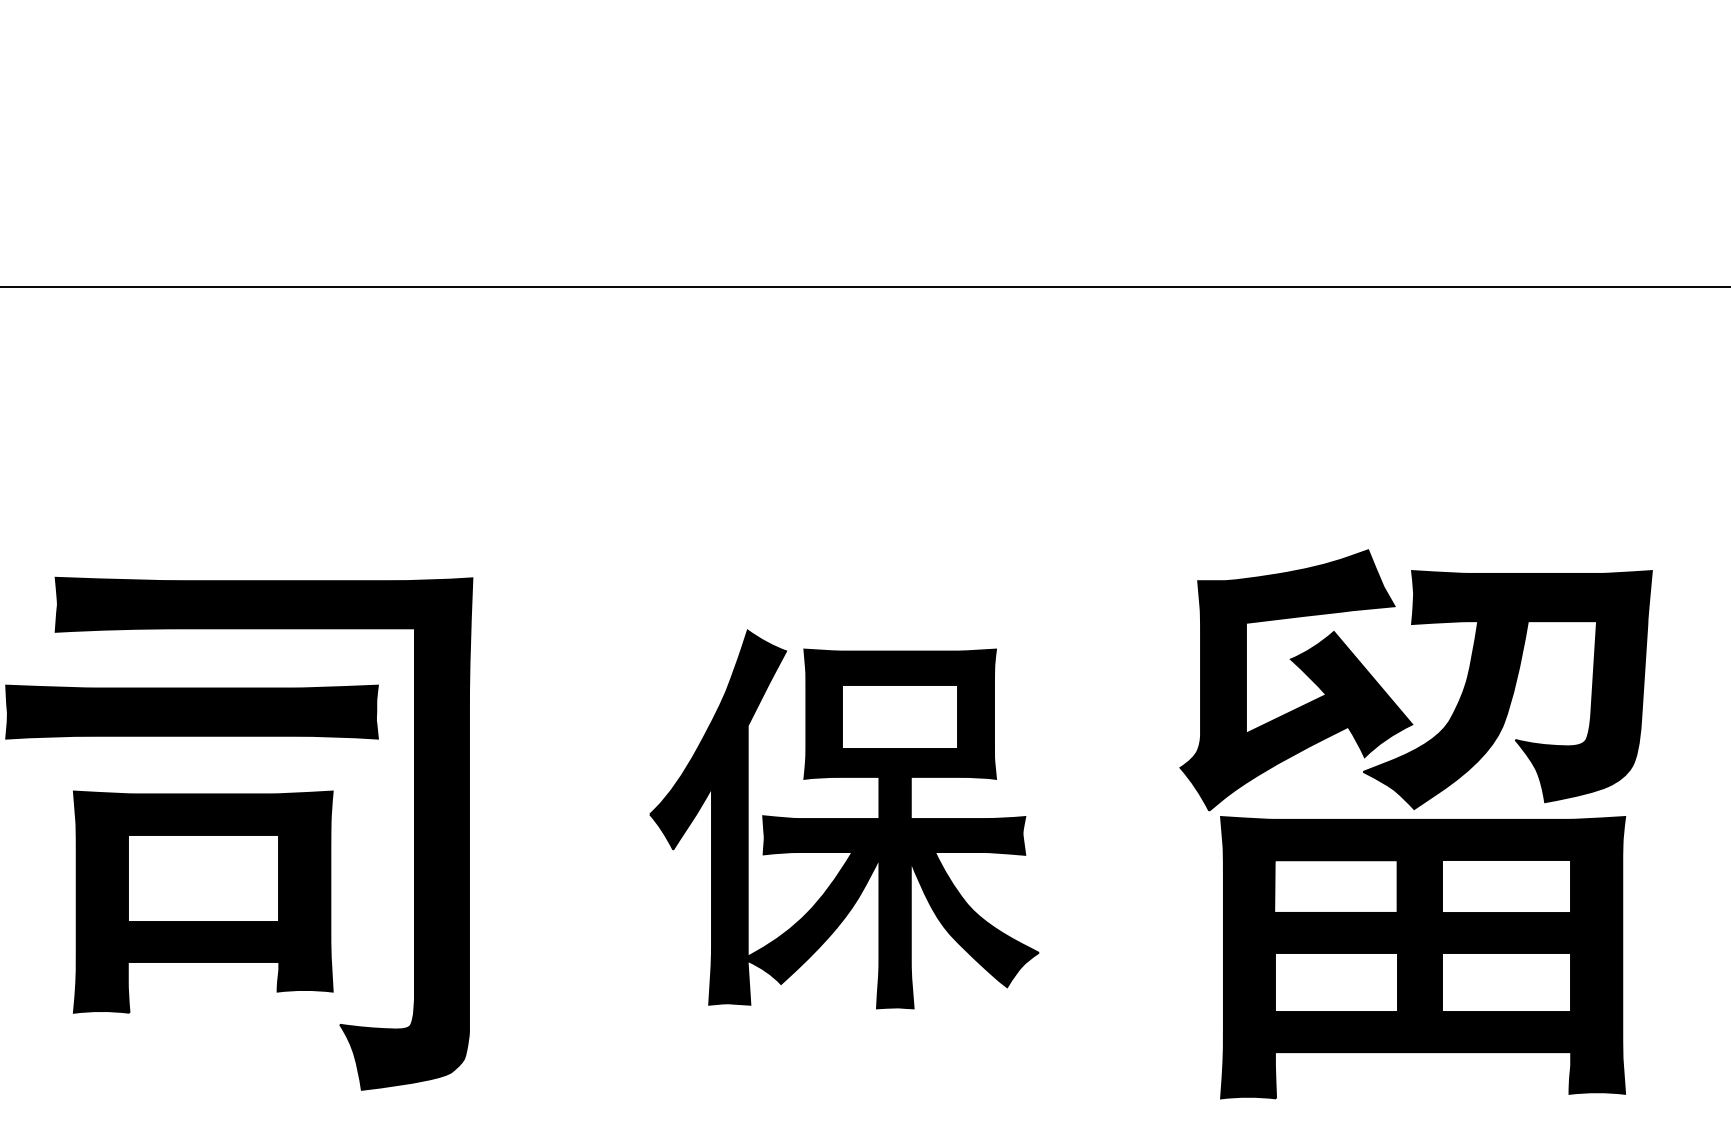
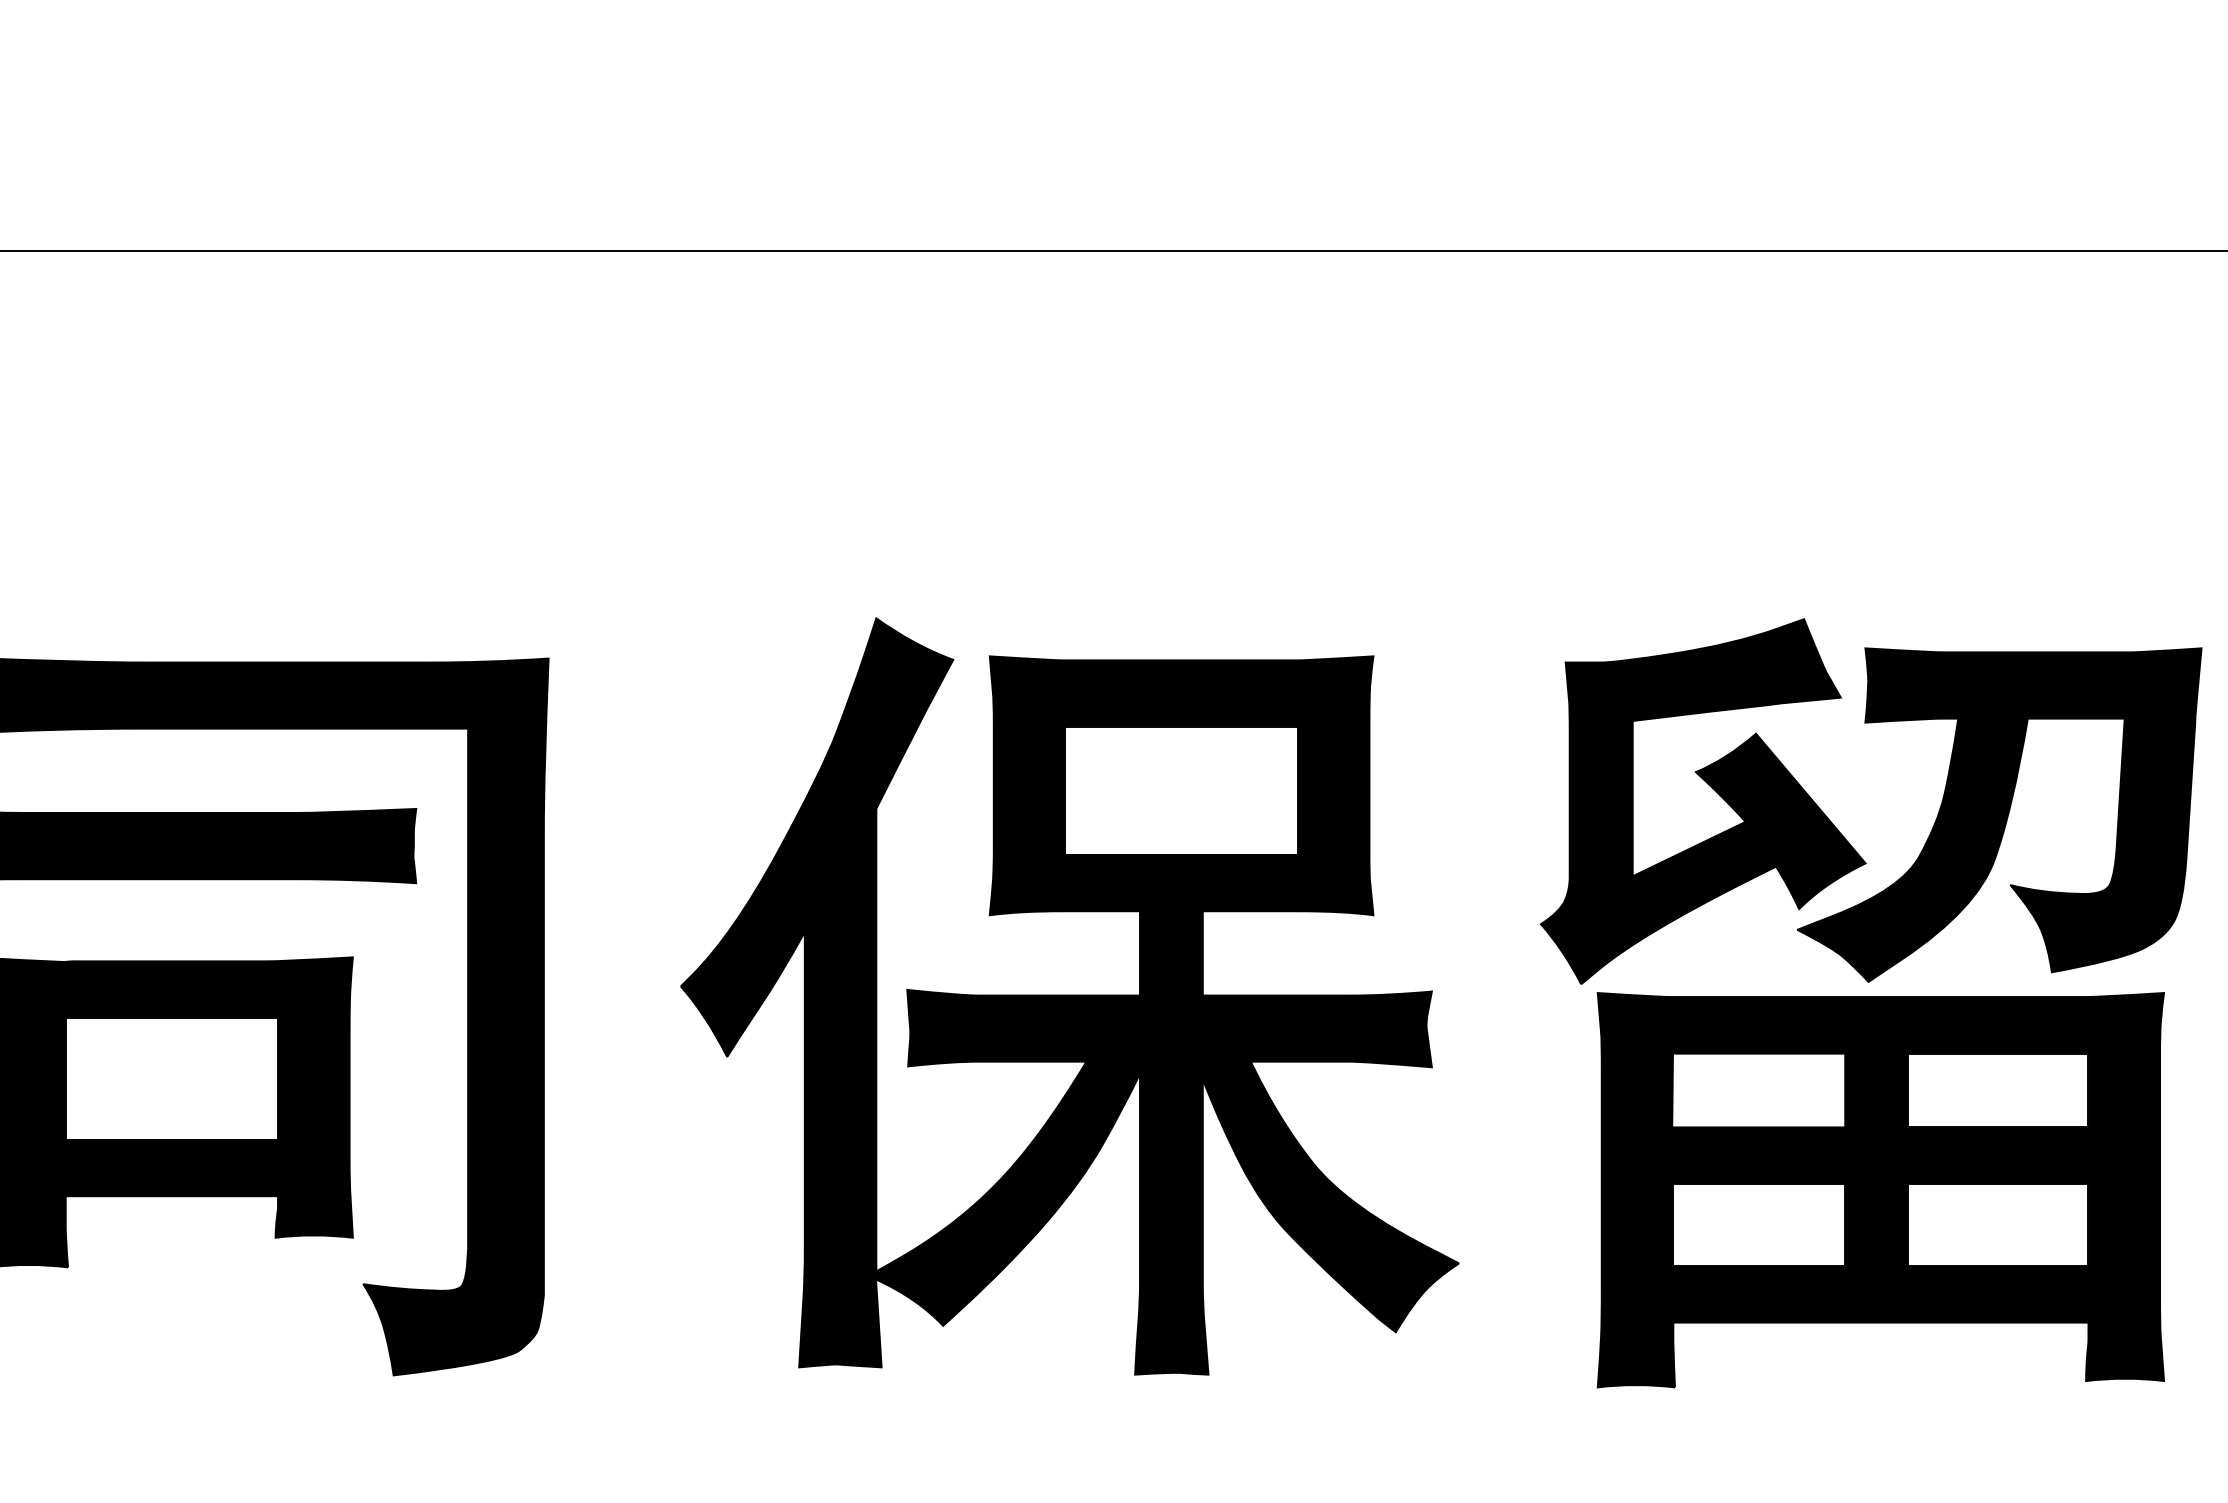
part: (844, 819) -> (1070, 996), size x1.43

